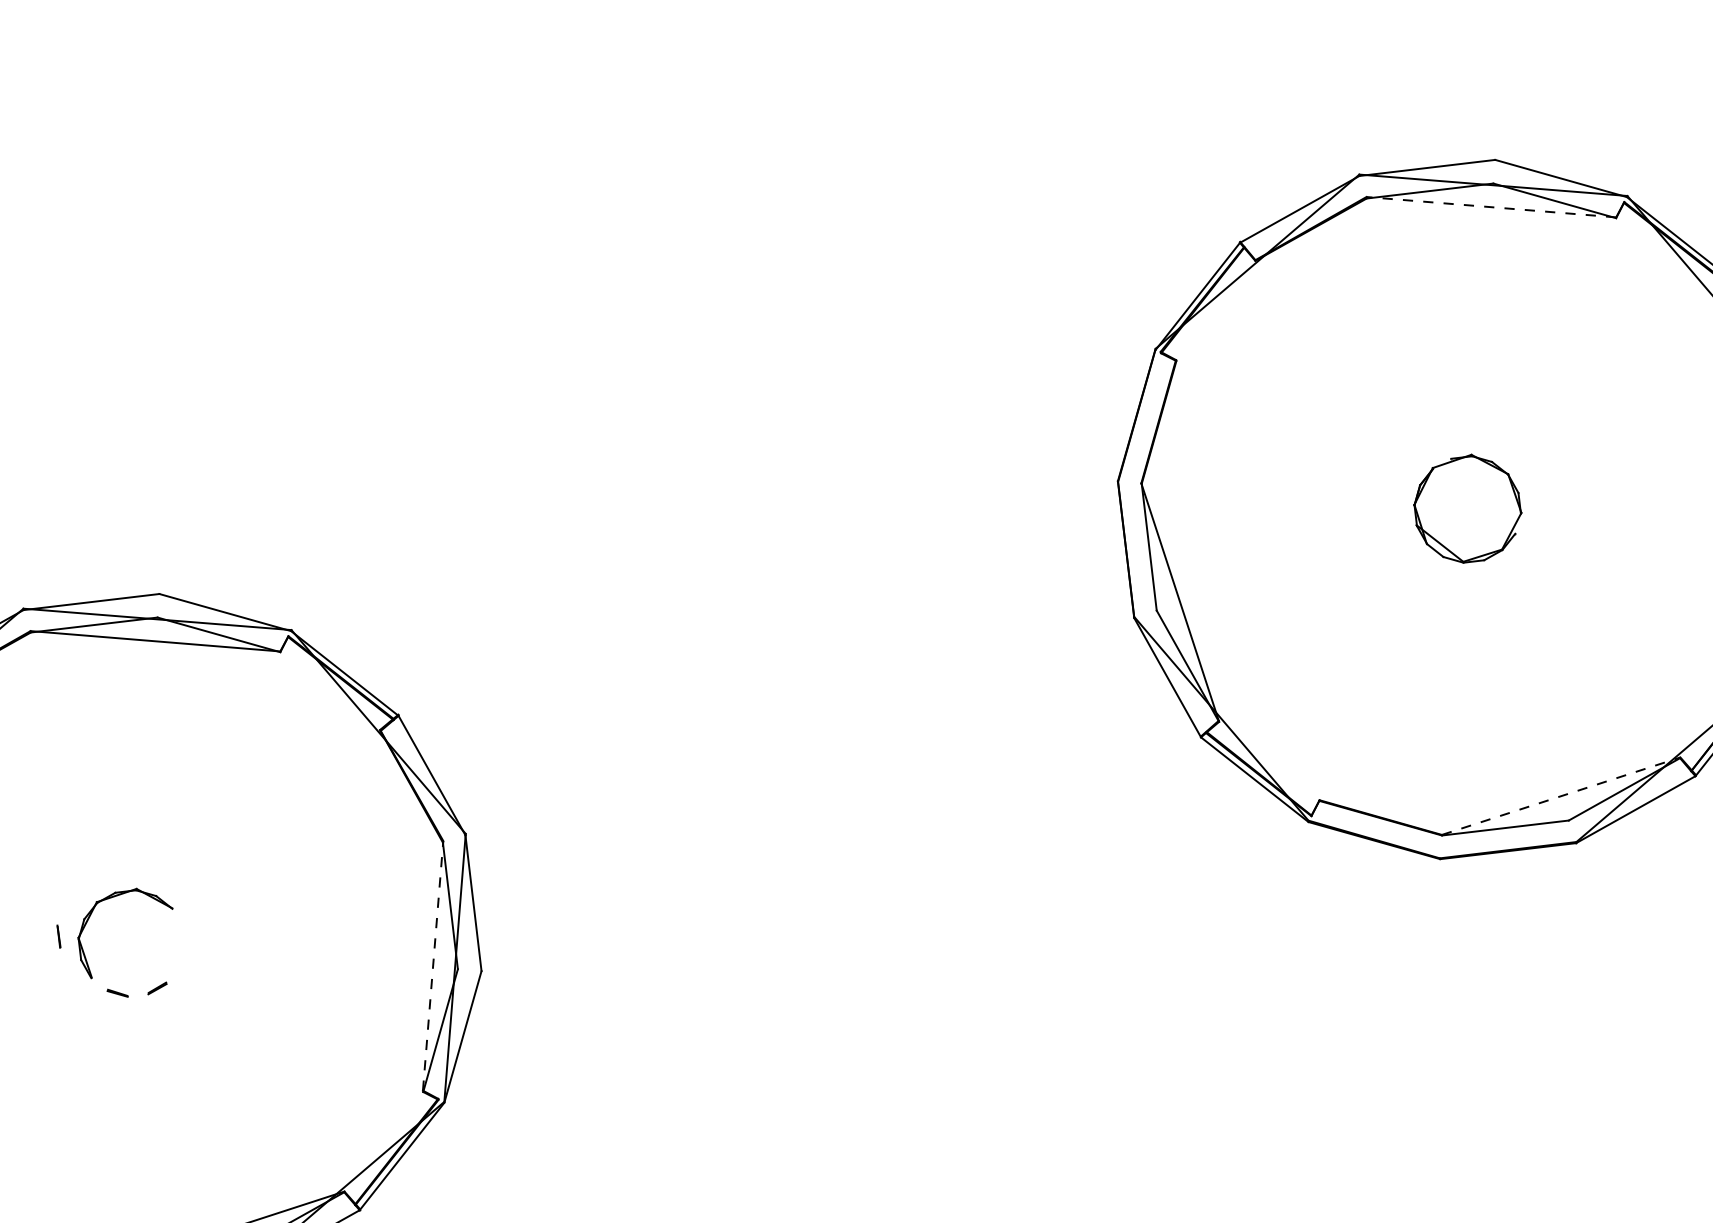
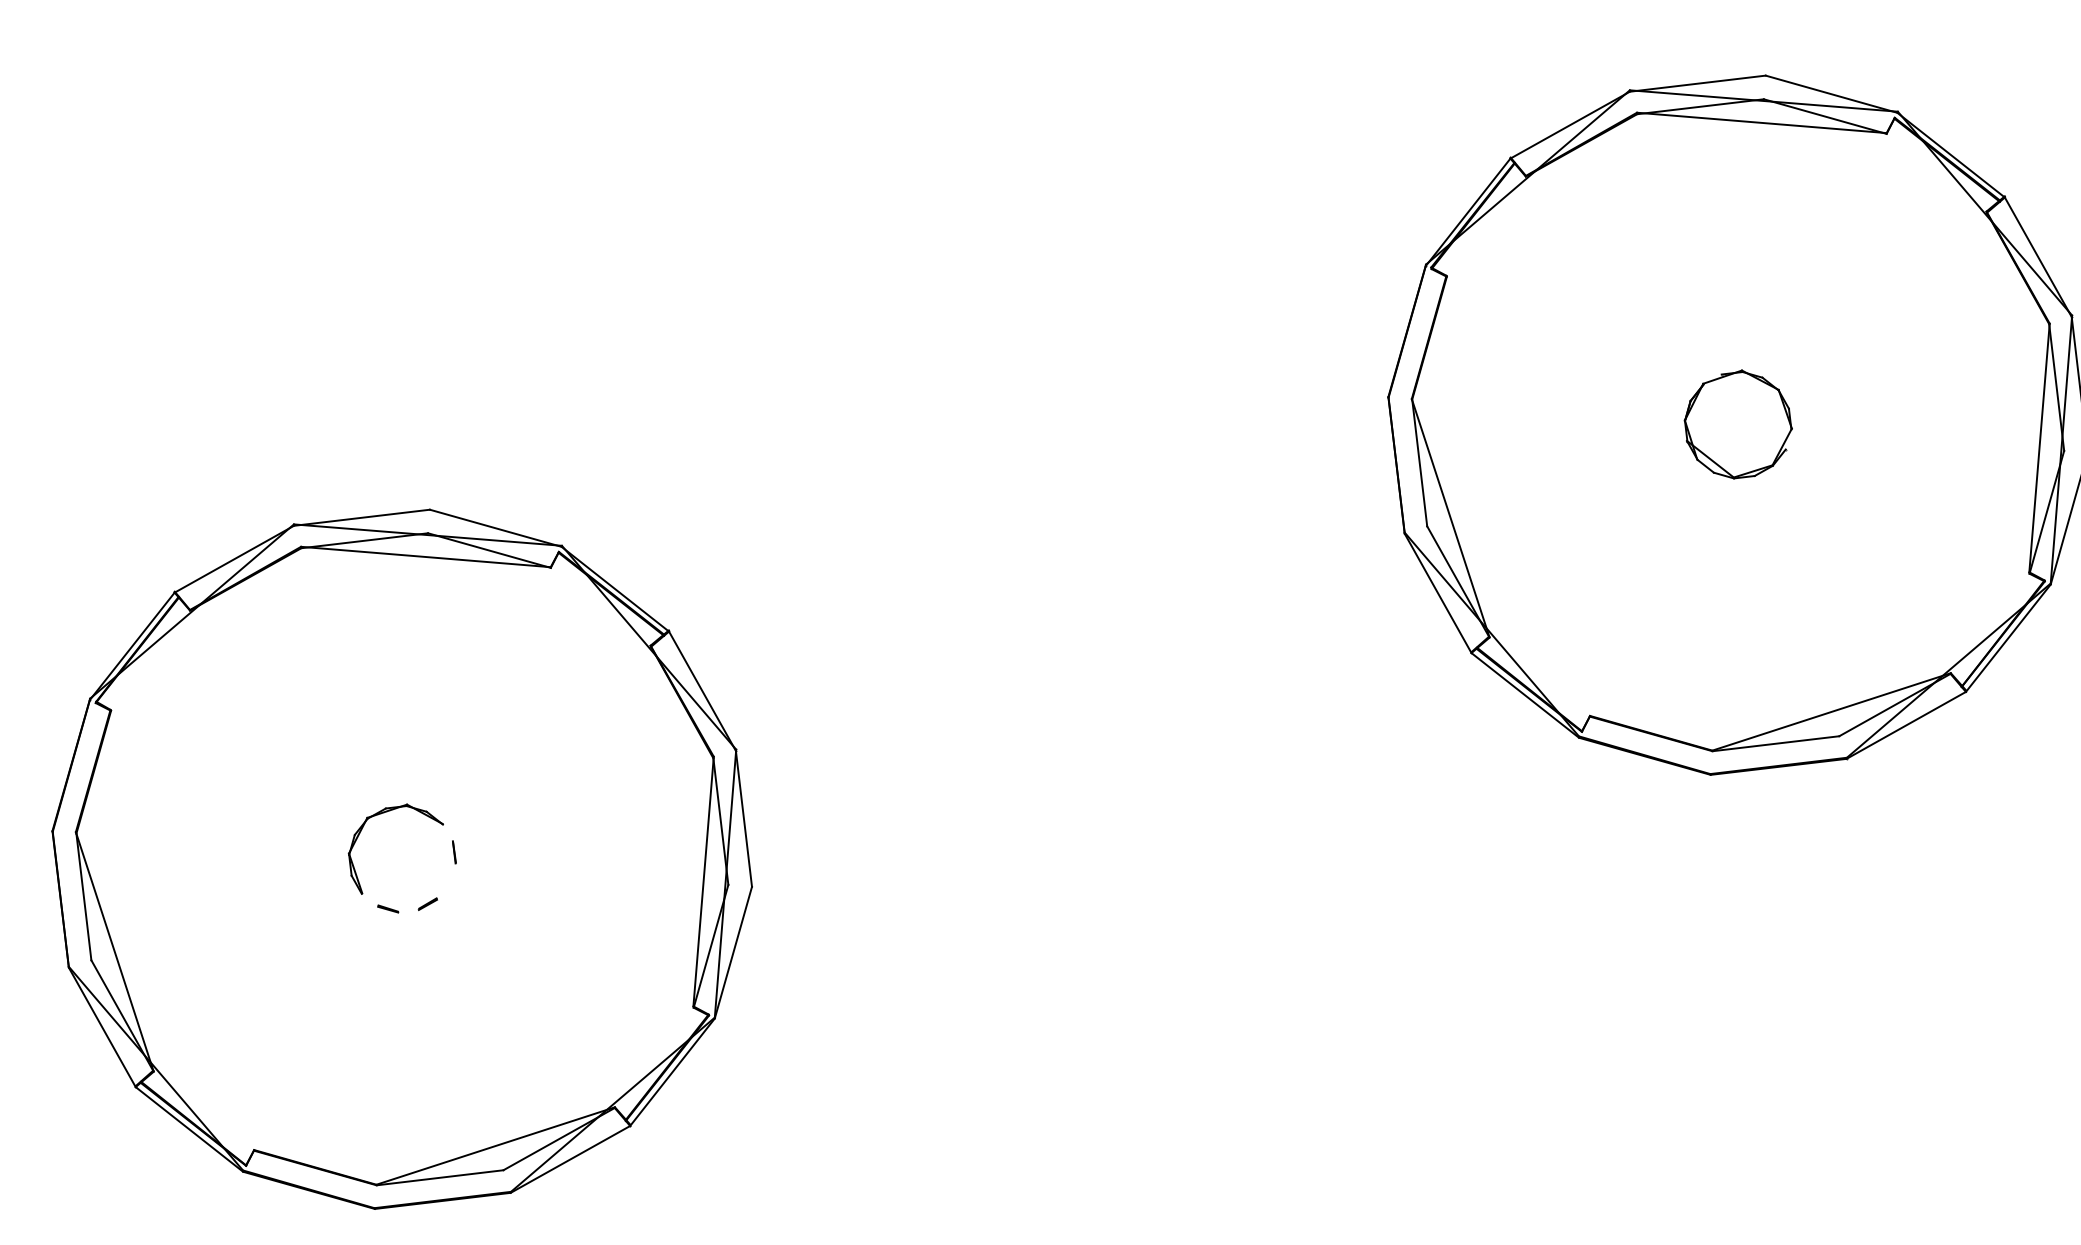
line: (1491, 206) -> (1761, 122), dashed -> solid
line: (1562, 795) -> (1832, 711), dashed -> solid
line: (59, 936) -> (454, 852), moved
line: (433, 965) -> (703, 881), dashed -> solid

